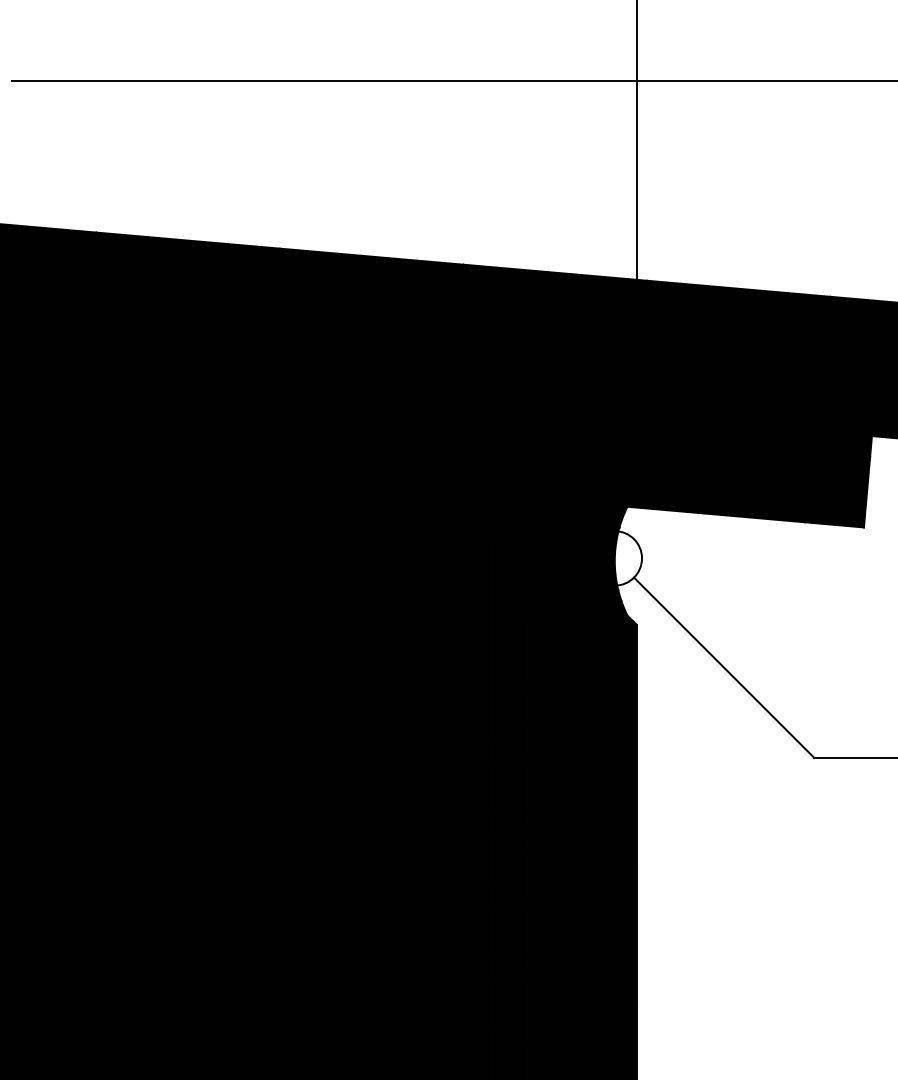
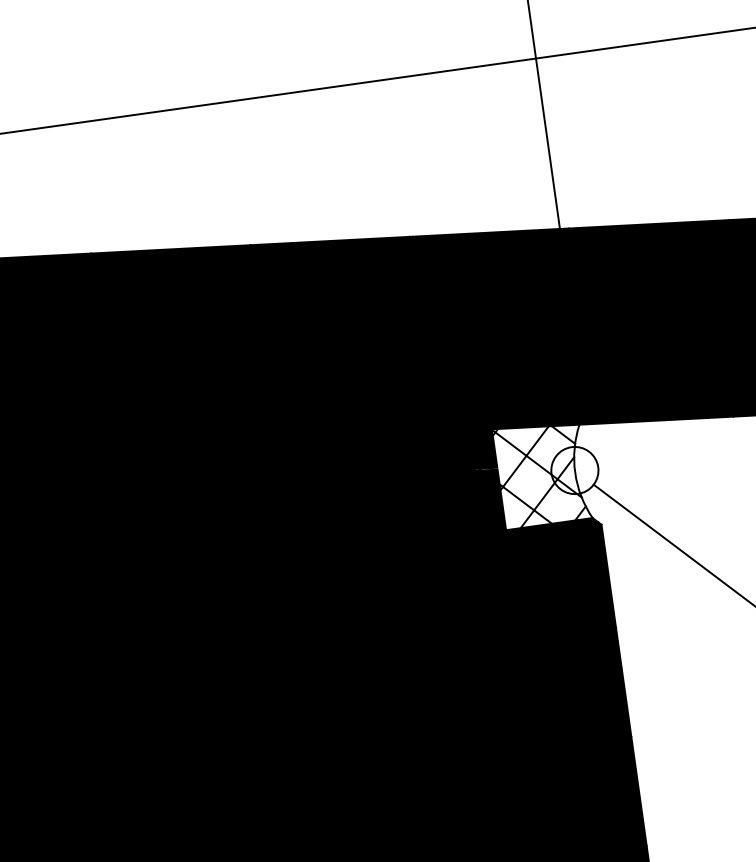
fill: (563, 556) -> (530, 475), removed

